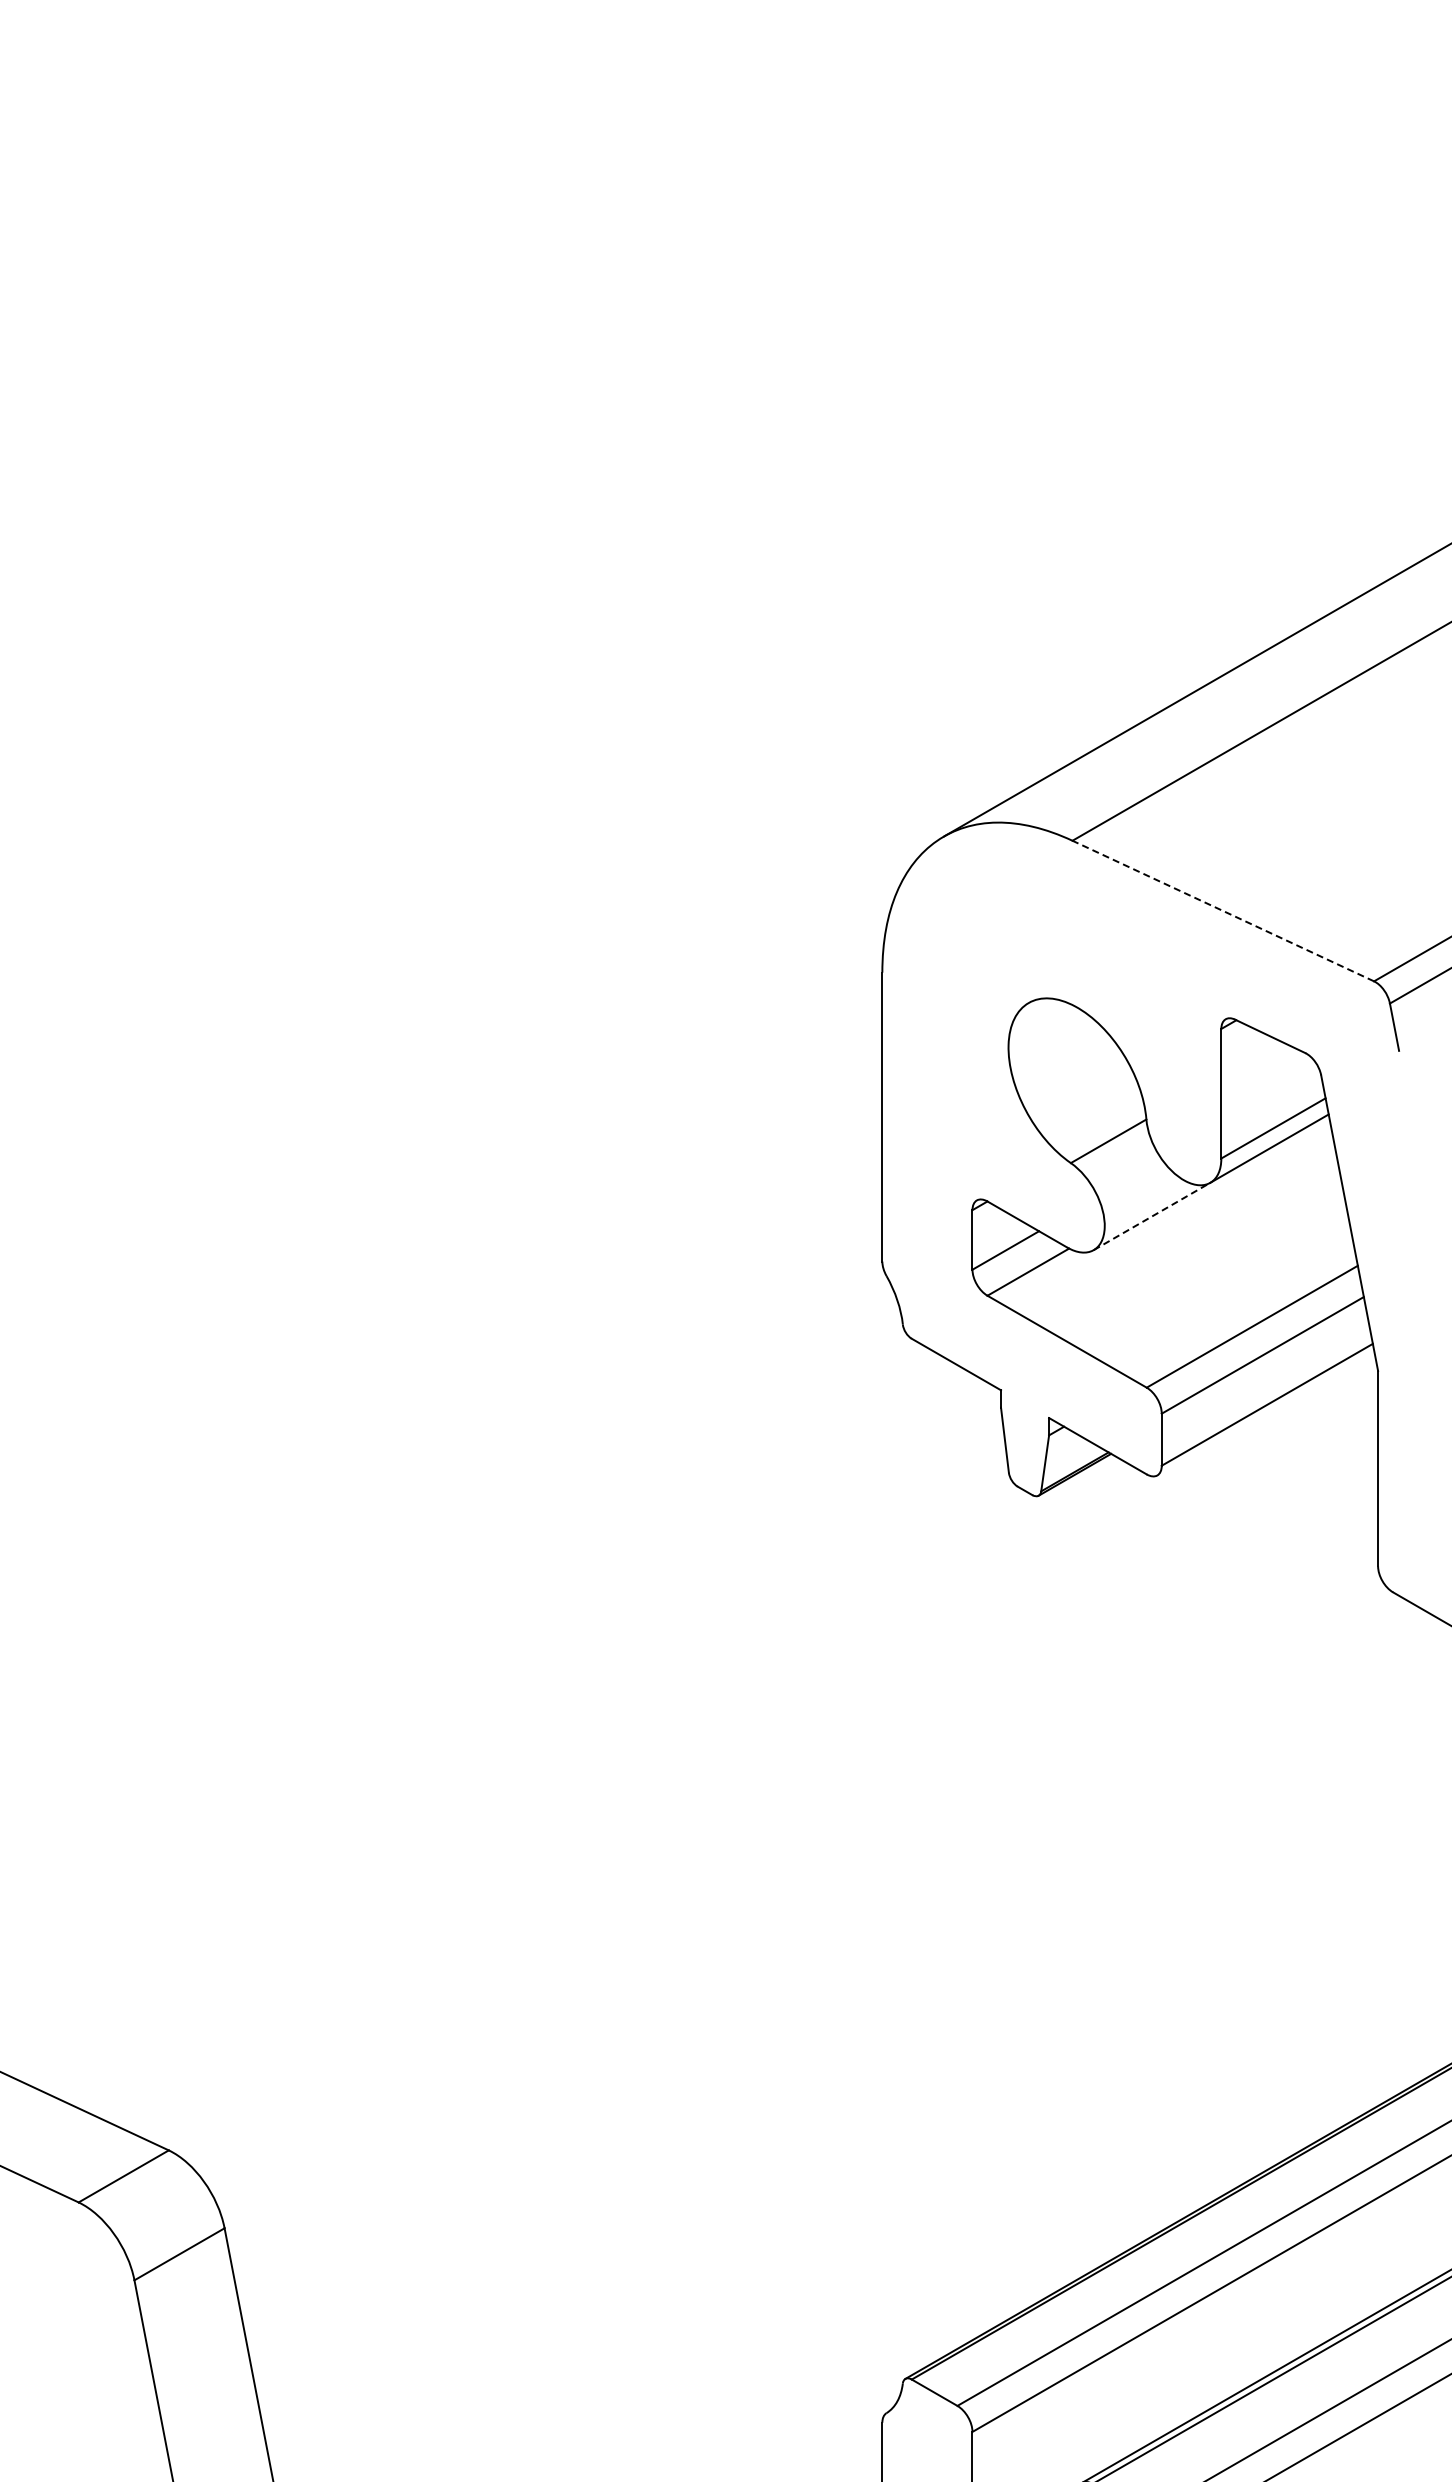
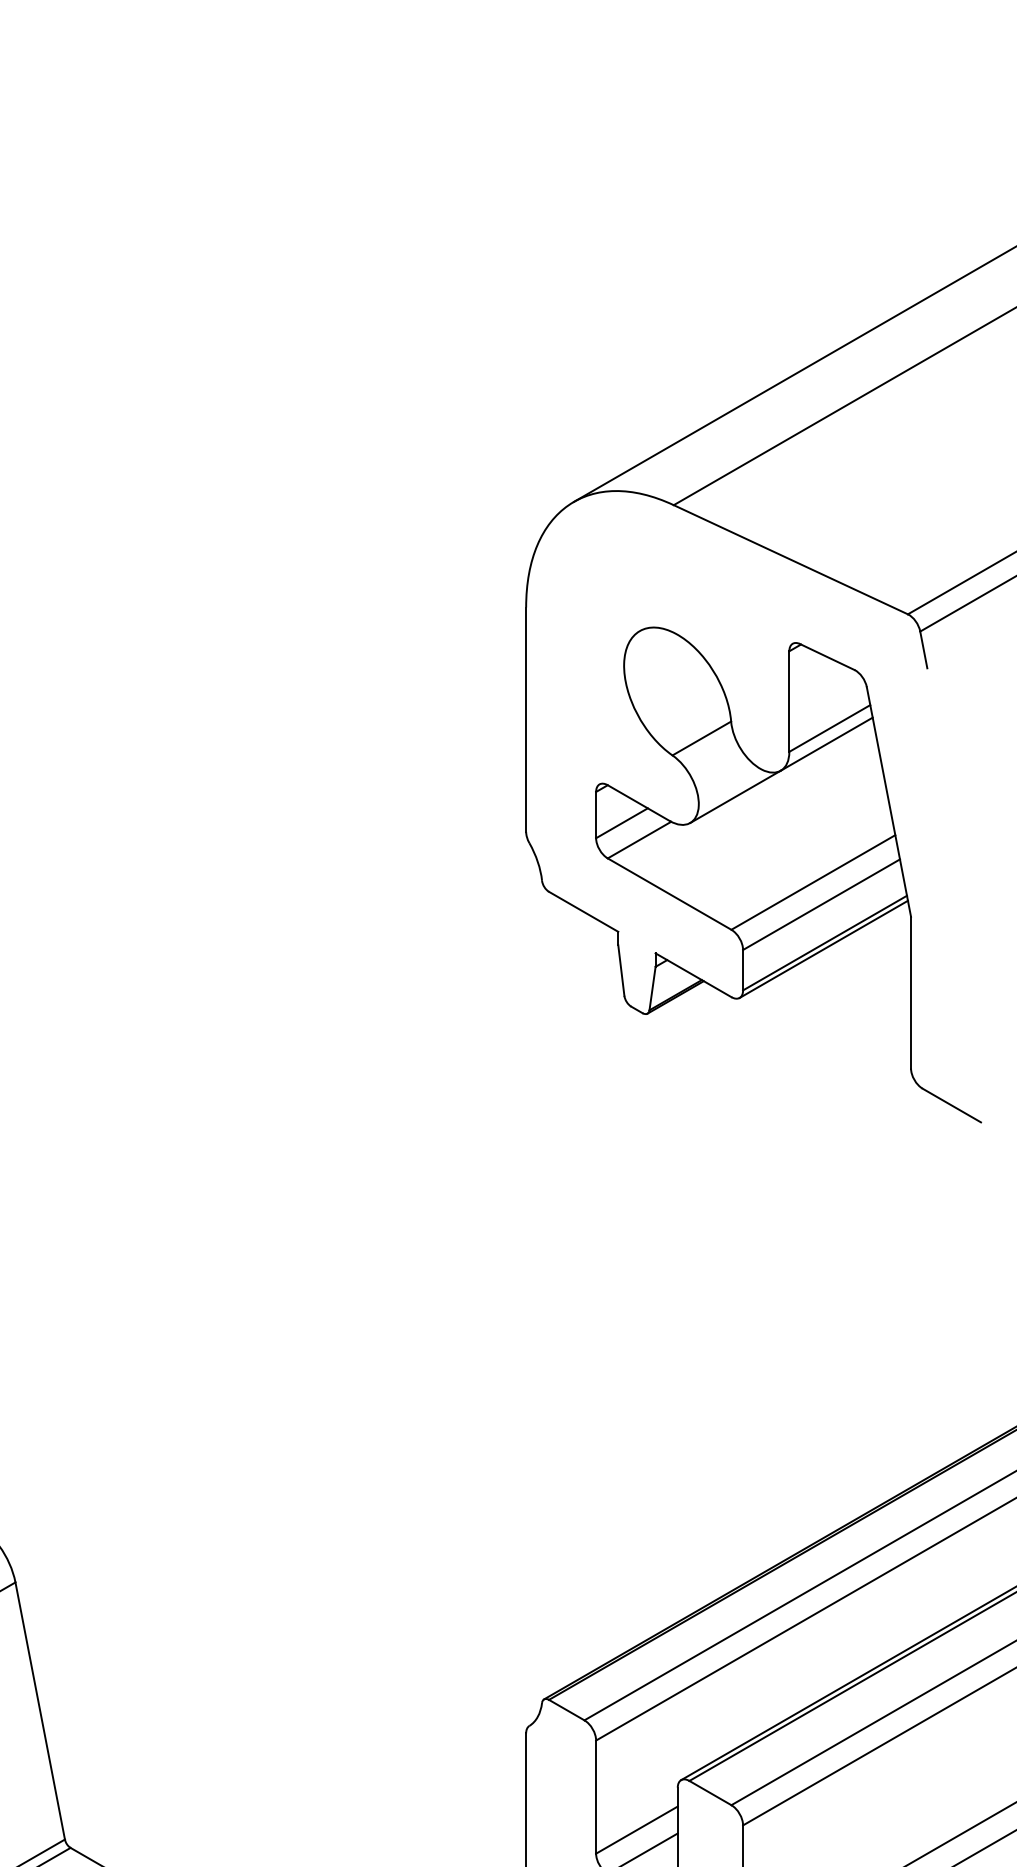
line: (1222, 910) -> (790, 559), dashed -> solid
line: (1152, 1216) -> (735, 796), dashed -> solid
line: (1265, 1412) -> (823, 949), added

